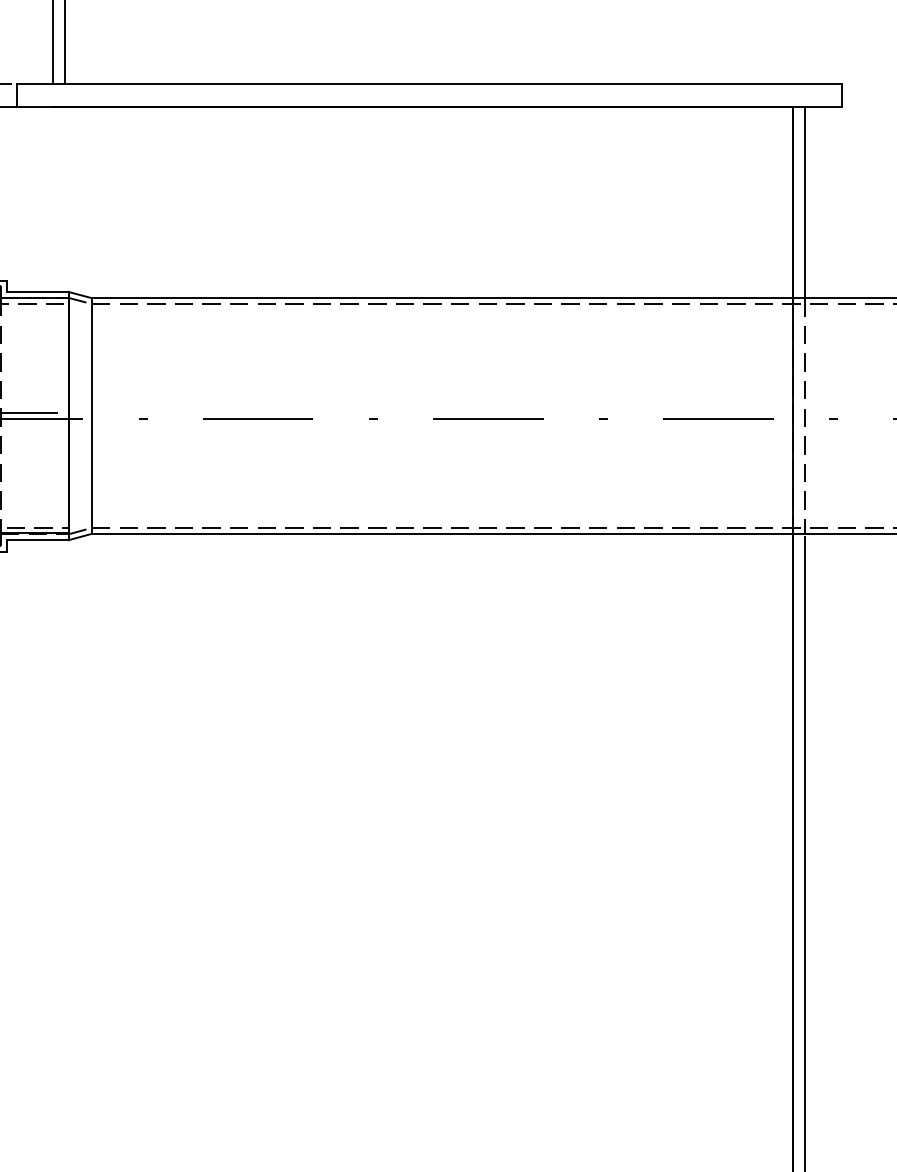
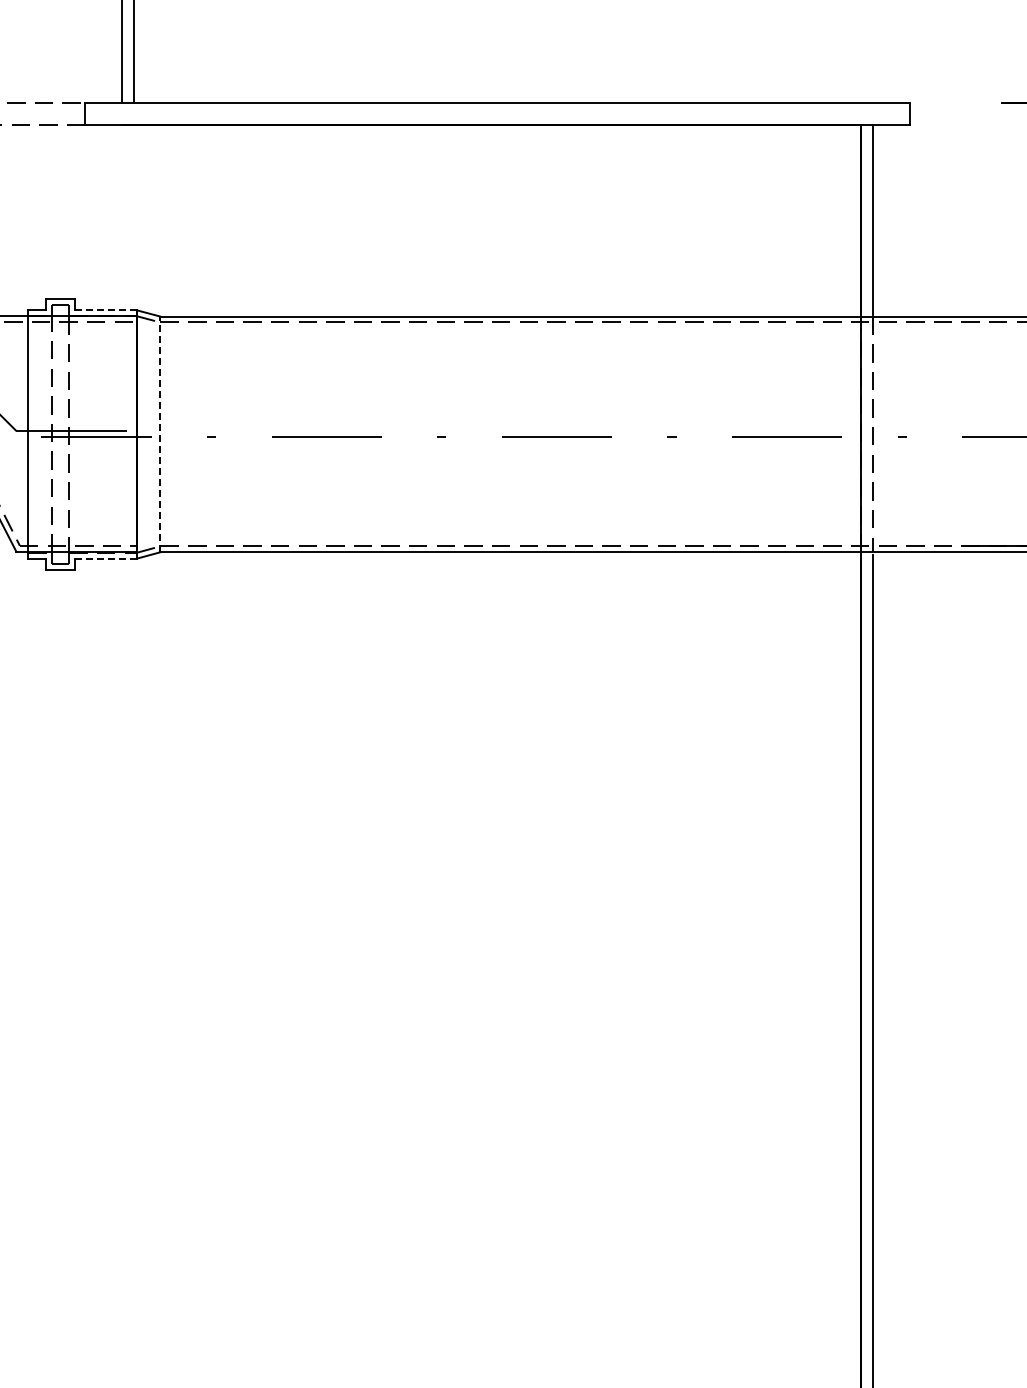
line: (37, 292) -> (106, 310), solid -> dashed
line: (91, 416) -> (160, 434), solid -> dashed
line: (37, 540) -> (106, 558), solid -> dashed

